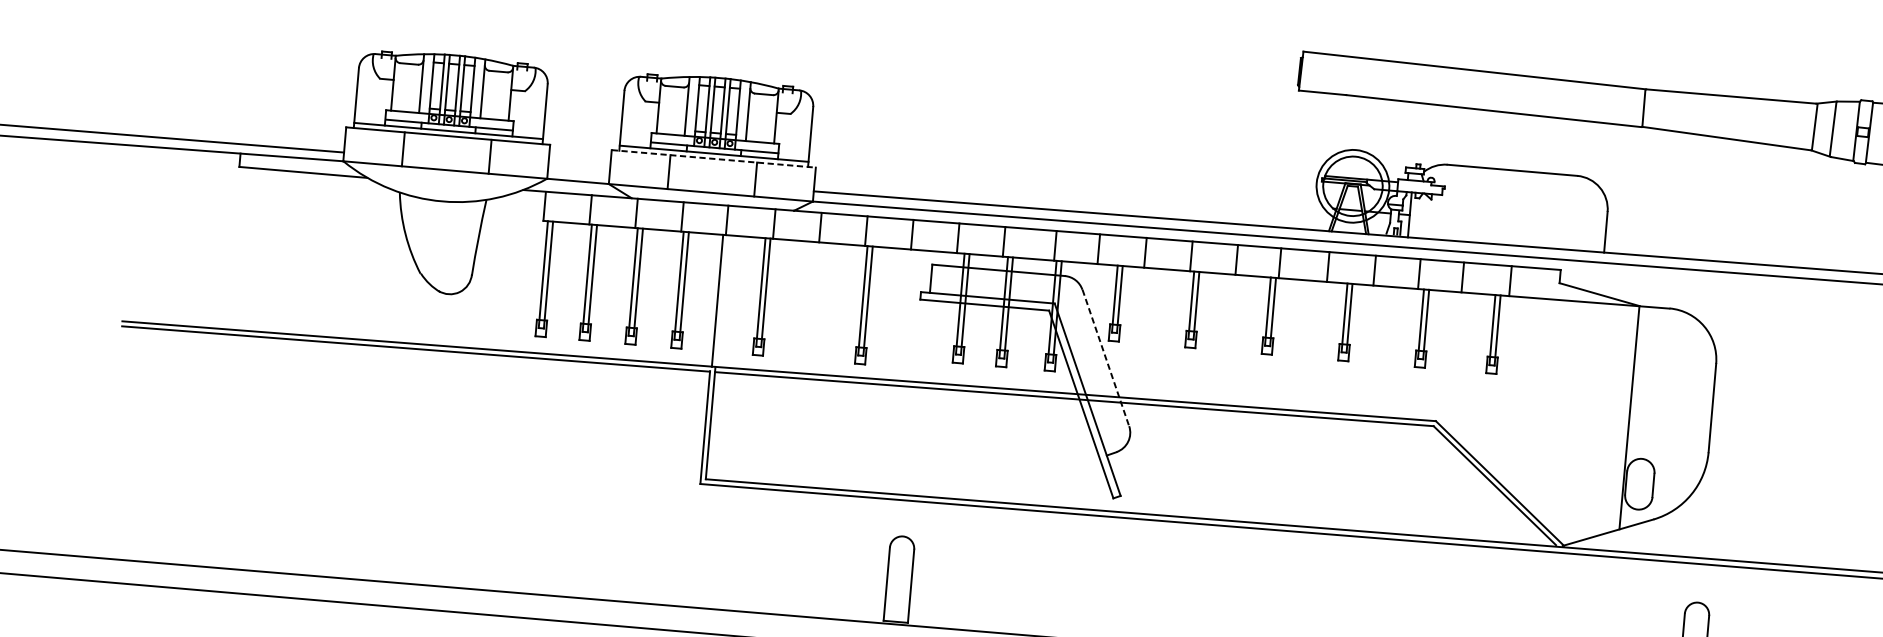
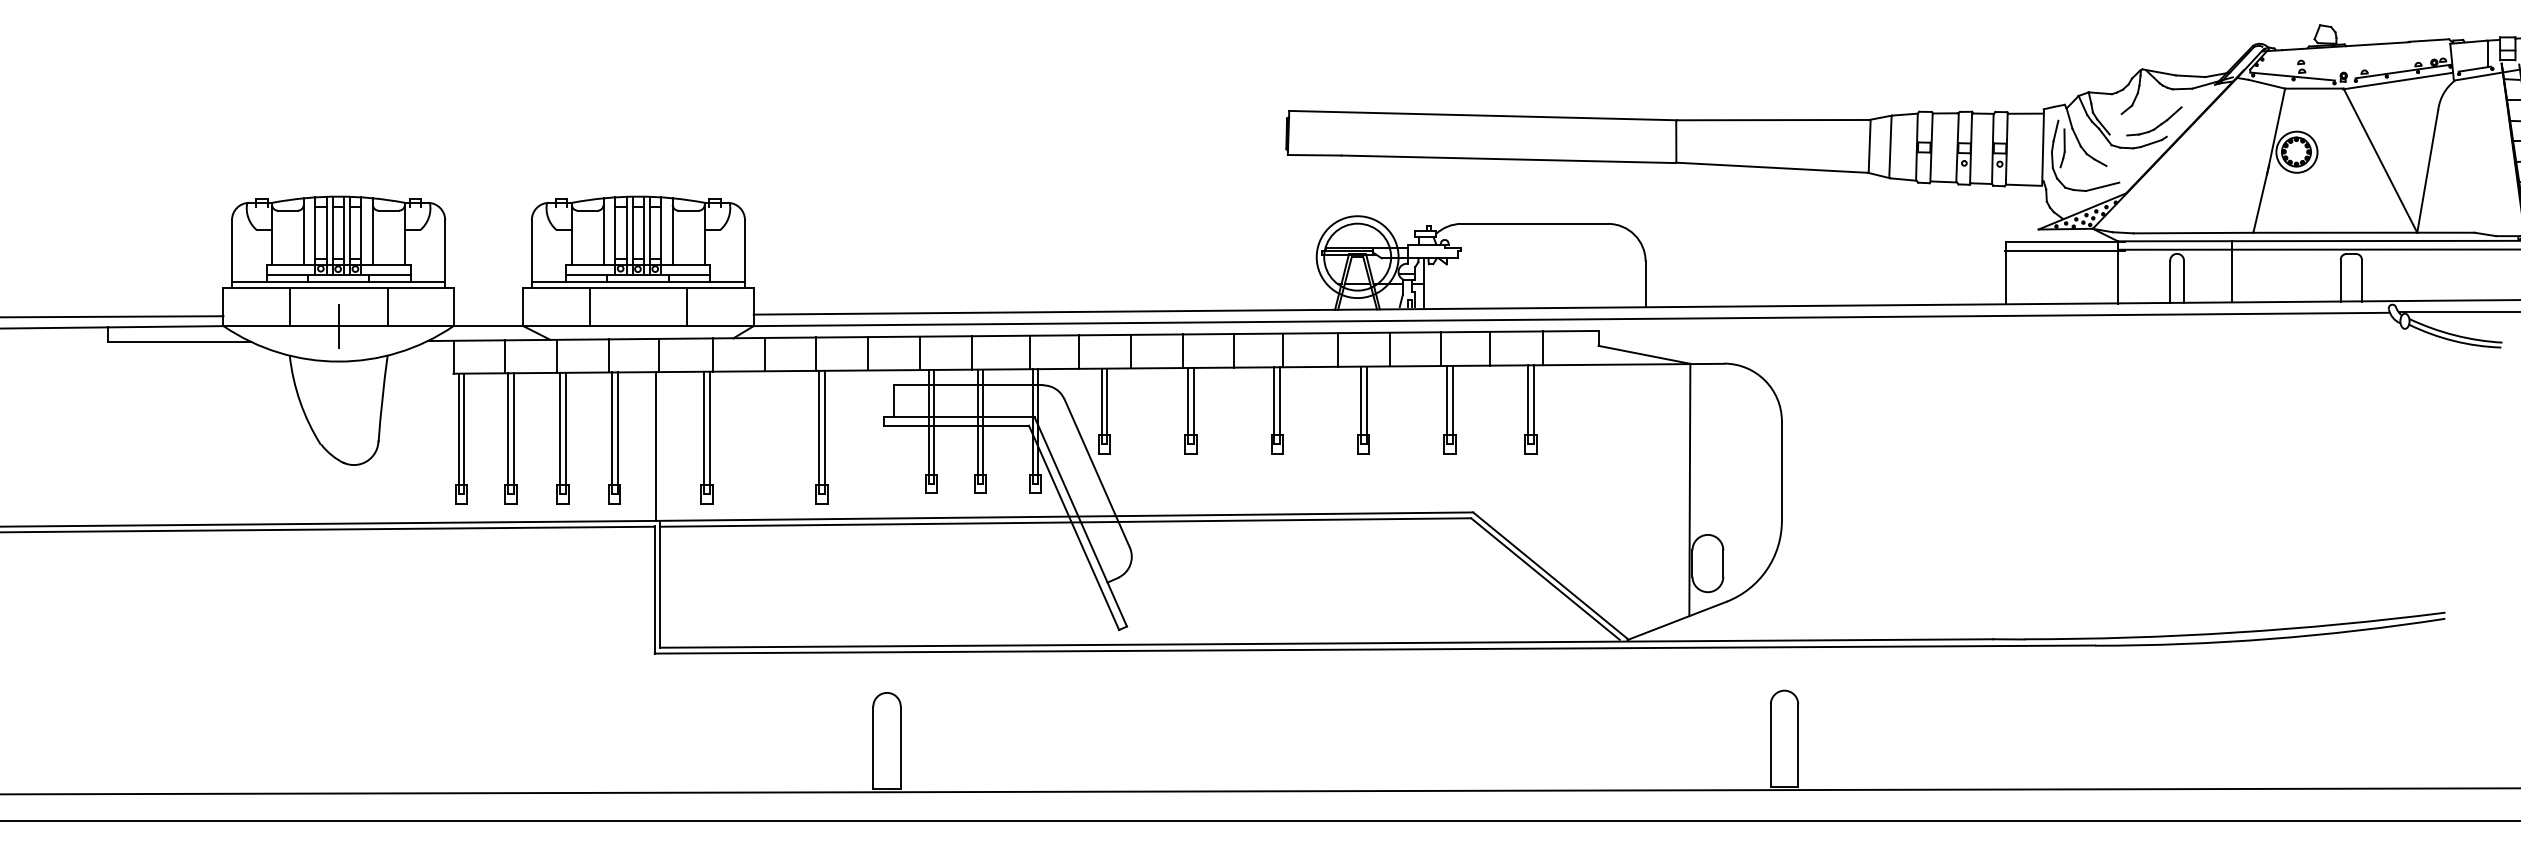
line: (714, 158) -> (639, 287), dashed -> solid
line: (445, 170) -> (338, 326), added
line: (1106, 358) -> (1097, 473), dashed -> solid

